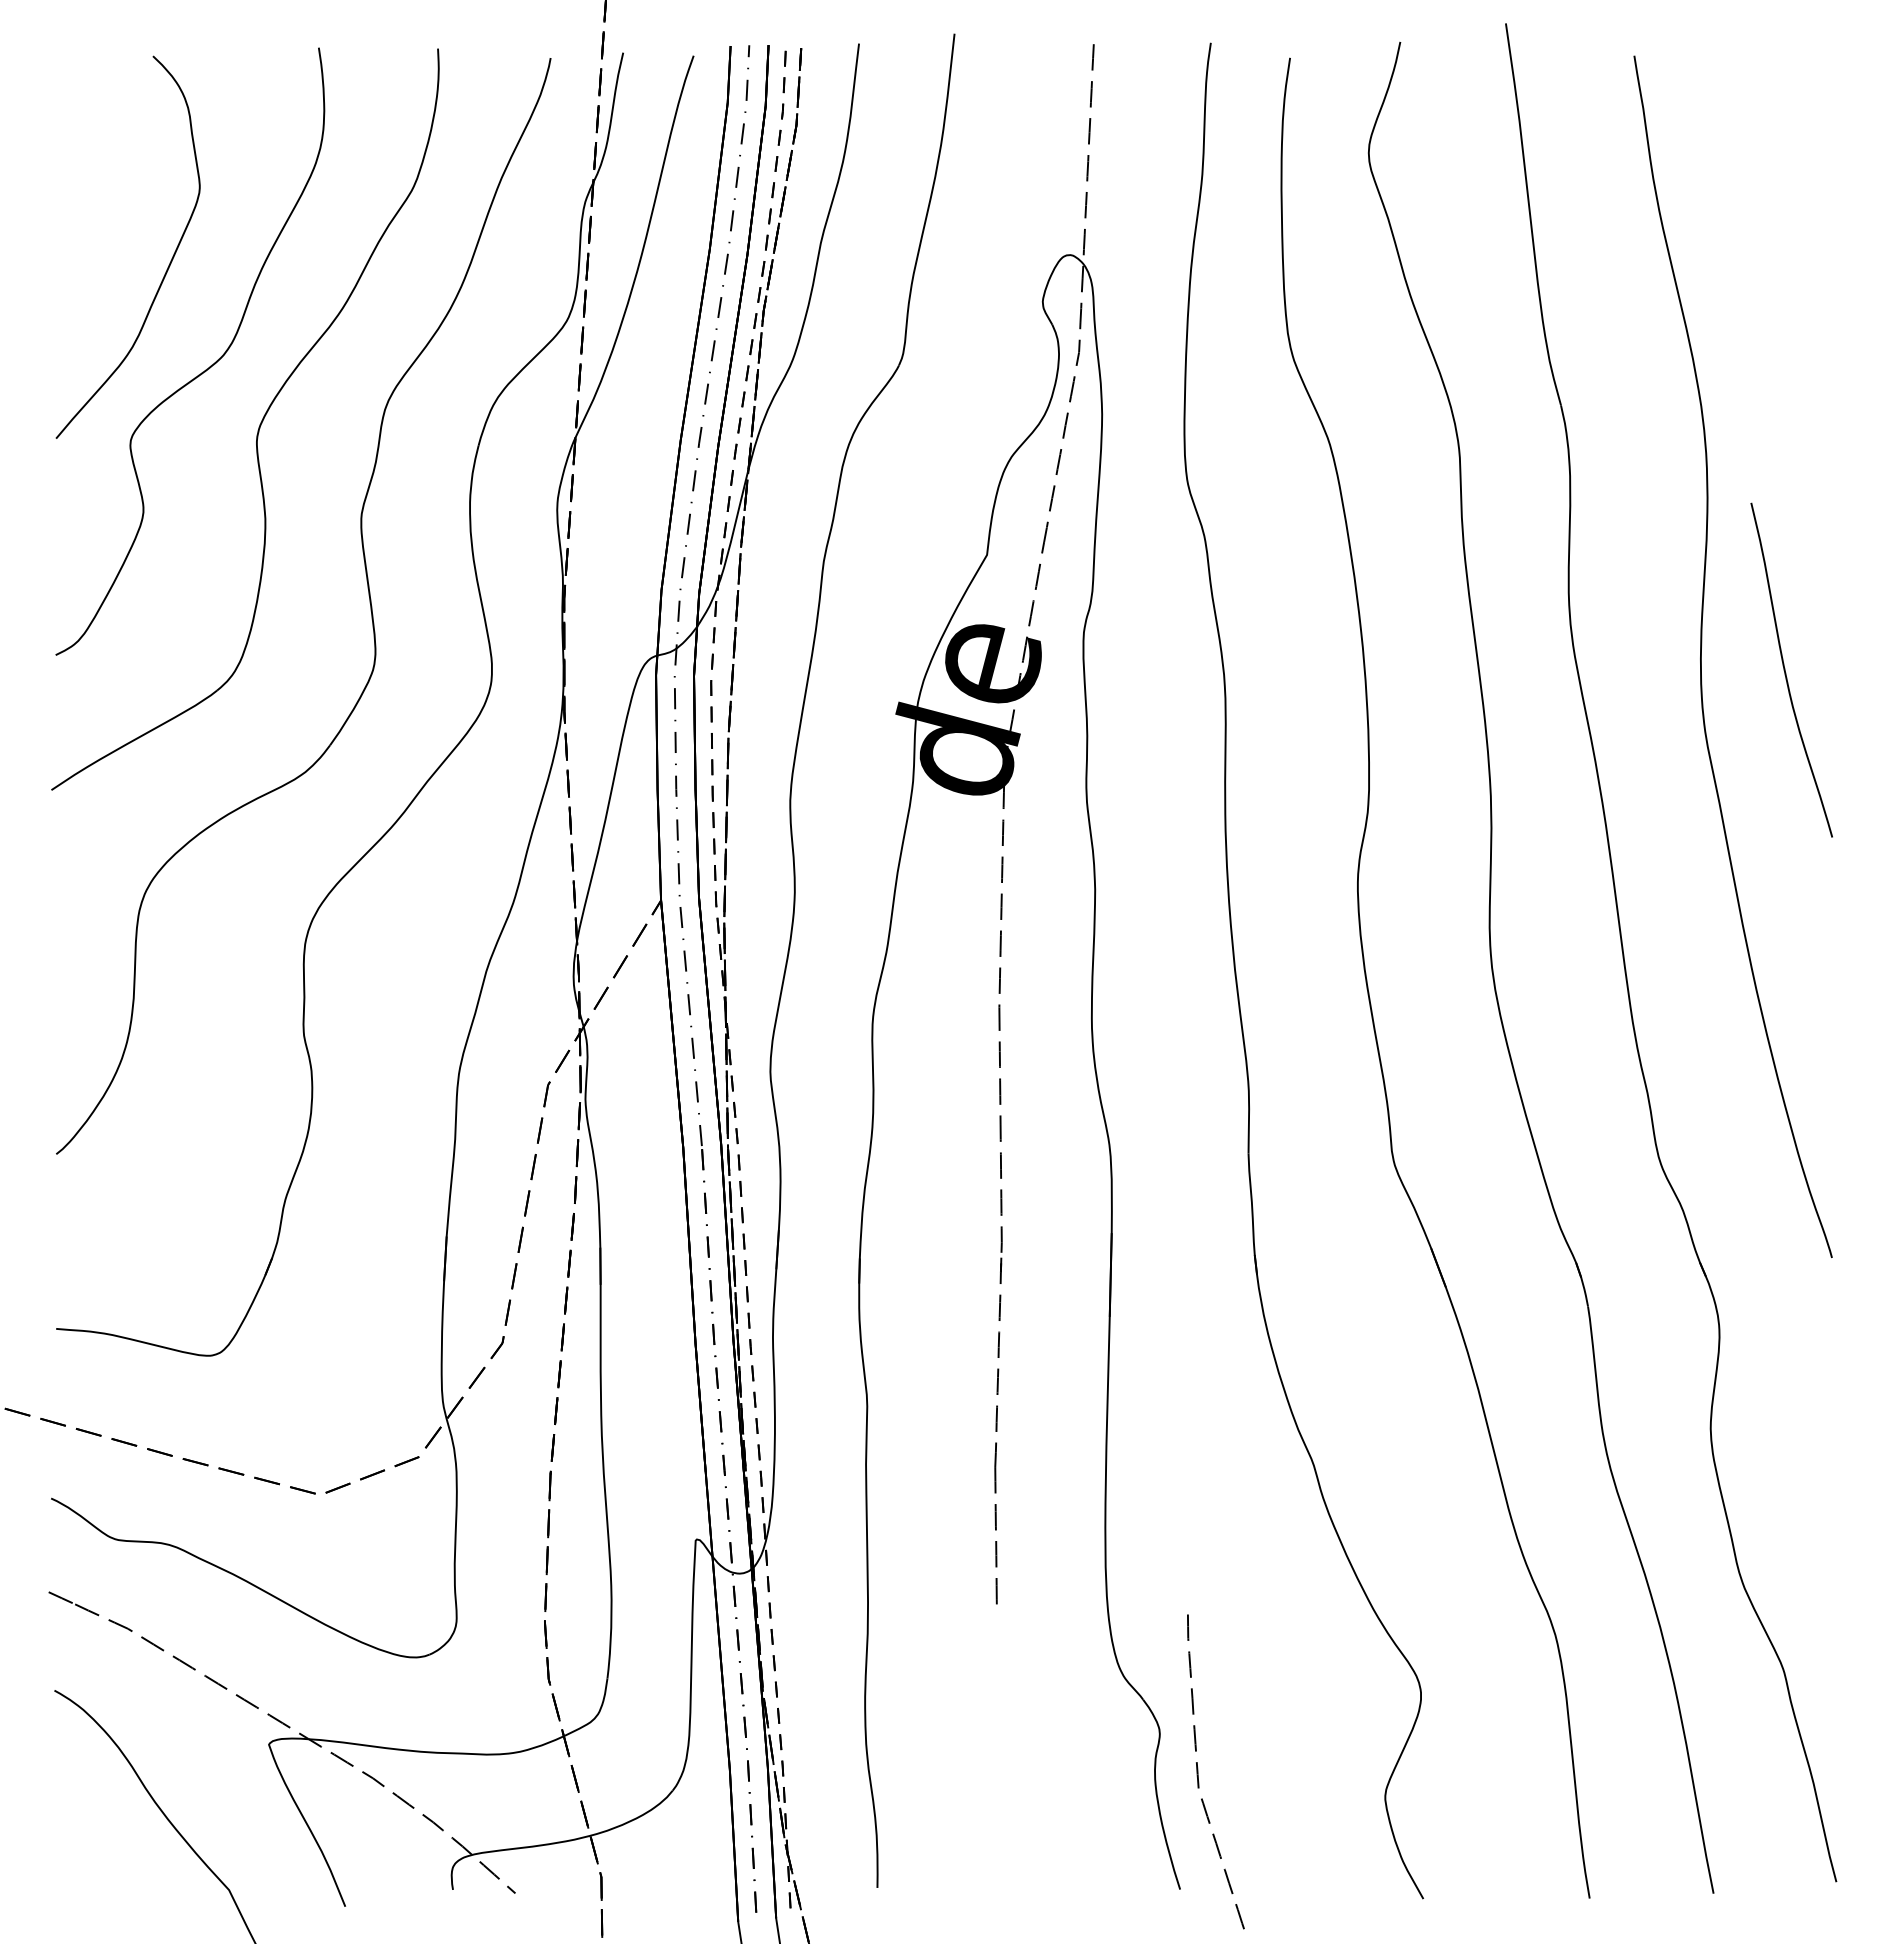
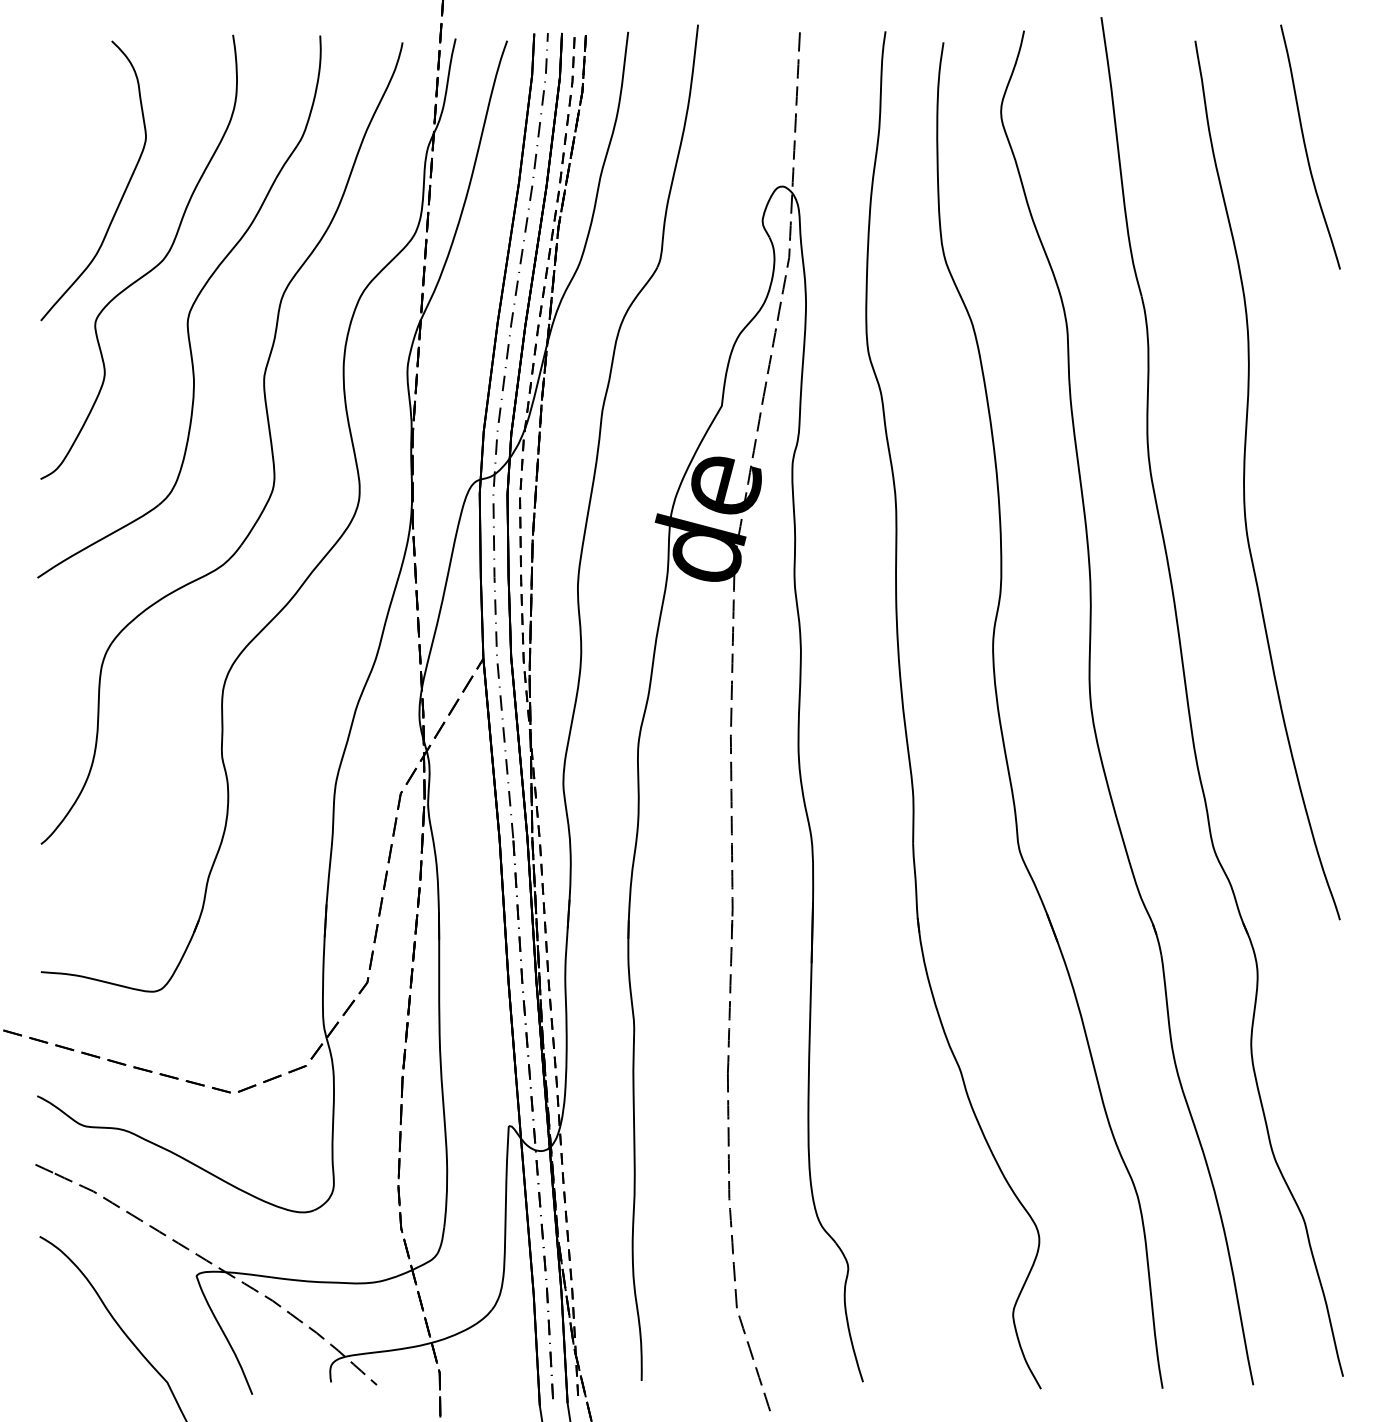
curve: (1786, 672) -> (1306, 148), moved
curve: (1198, 1771) -> (736, 1295), moved

